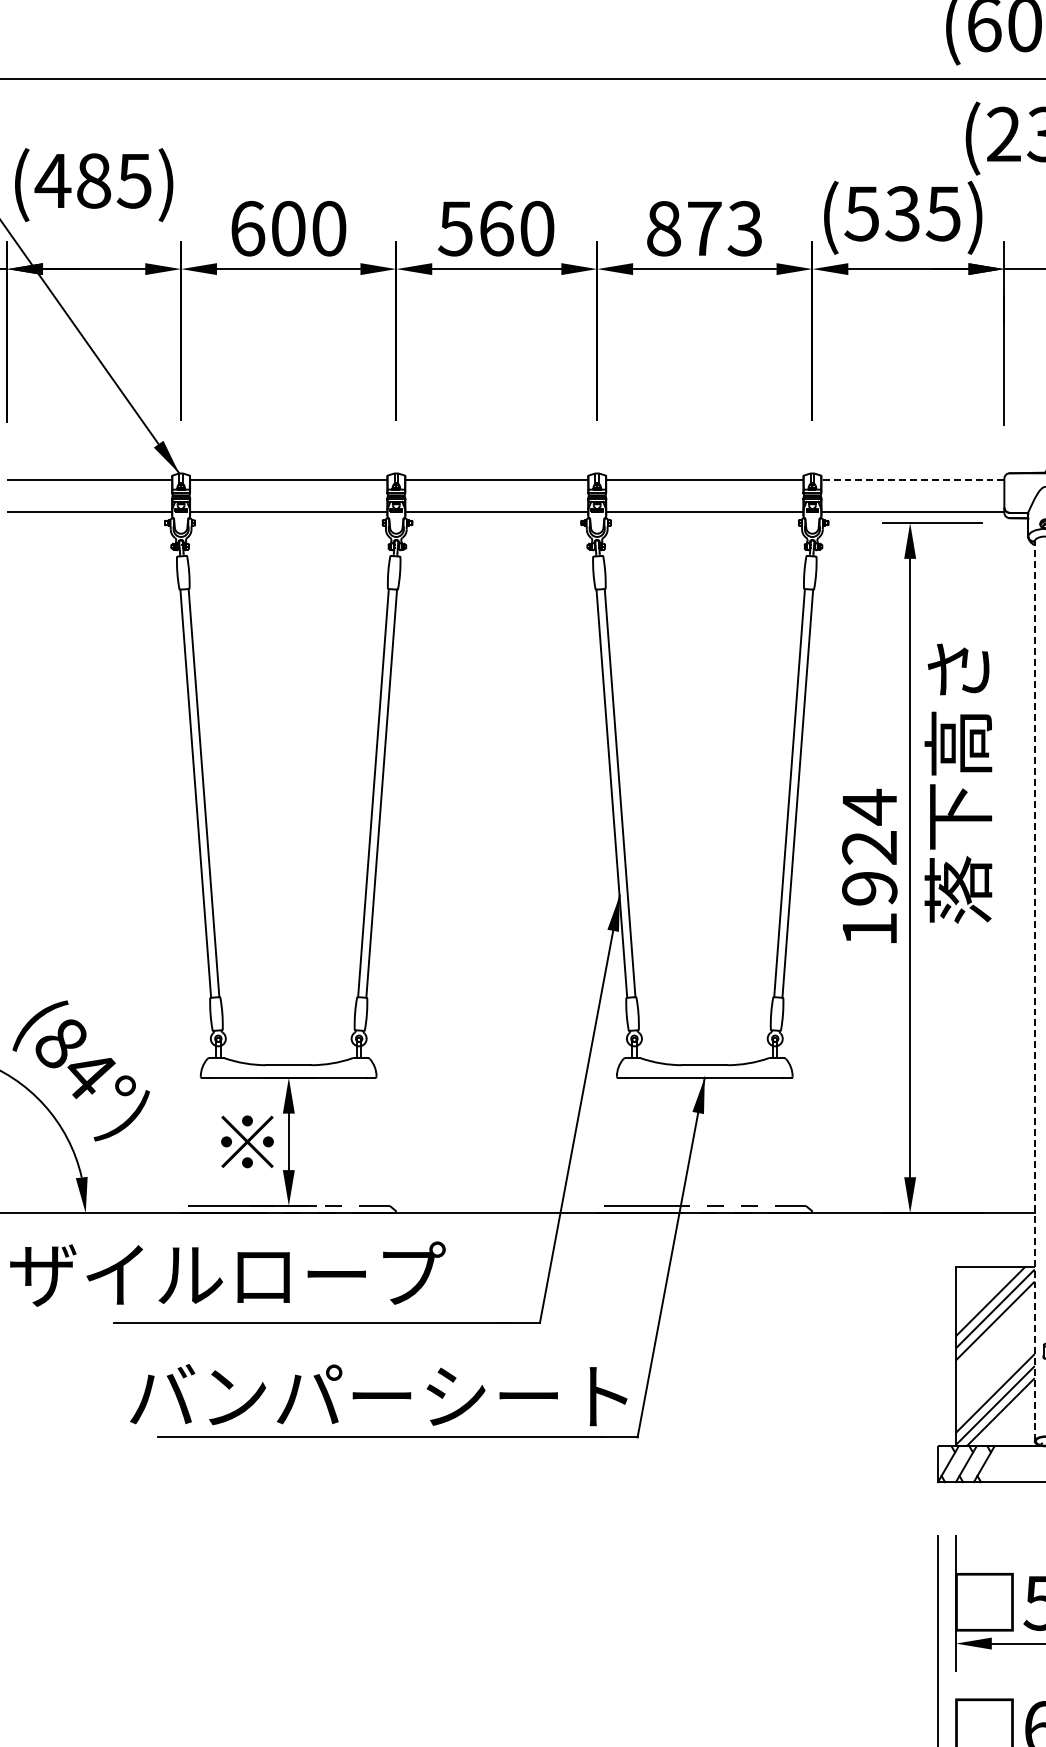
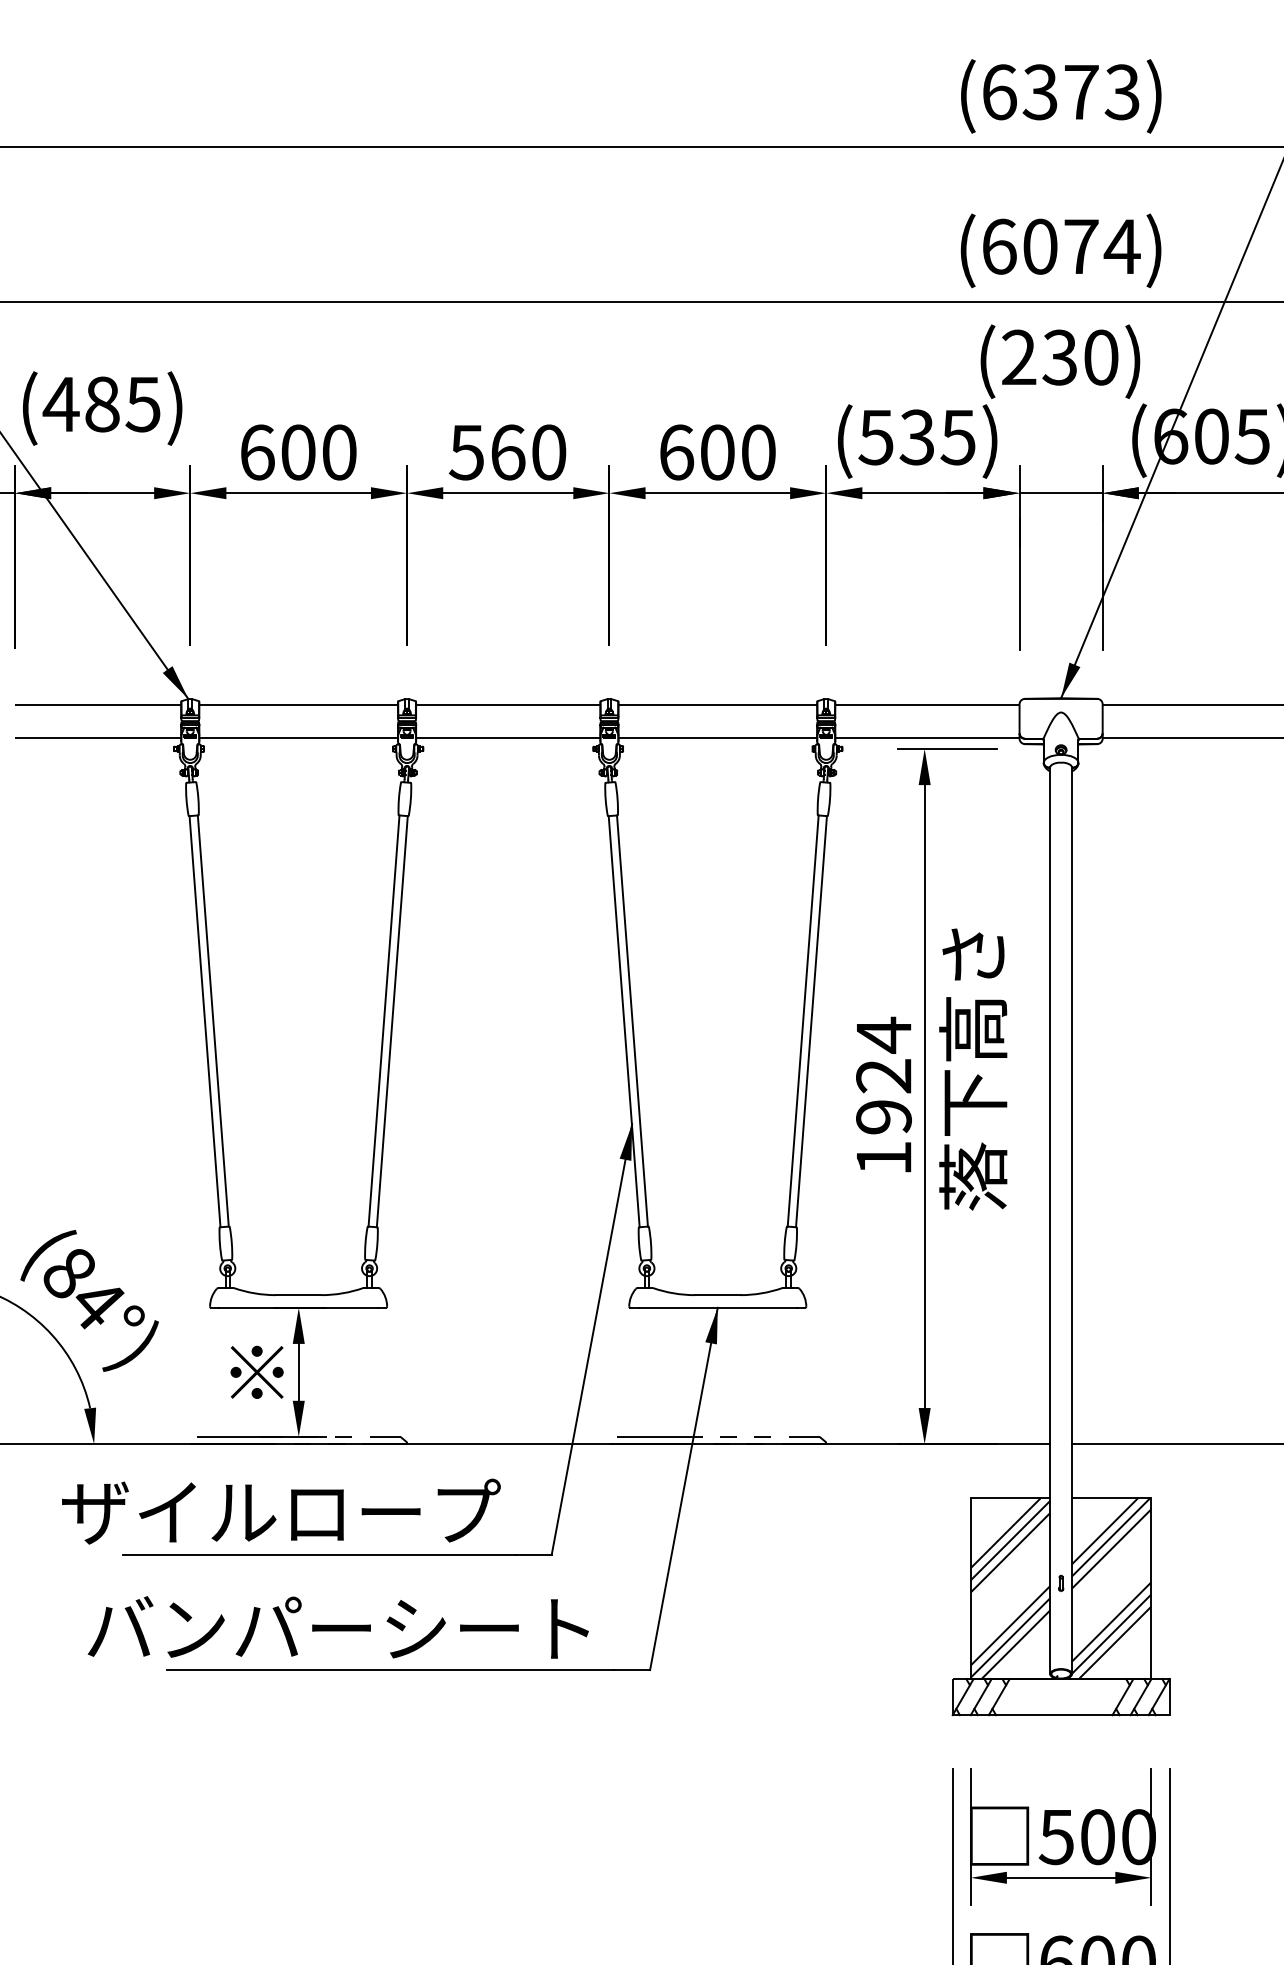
text: (704, 228) -> (717, 452), 873 -> 600
line: (911, 479) -> (926, 705), dashed -> solid
text: (958, 783) -> (973, 1069), moved
line: (1035, 991) -> (1050, 1220), dashed -> solid
text: (228, 1274) -> (281, 1511), moved
text: (377, 1395) -> (337, 1627), moved

